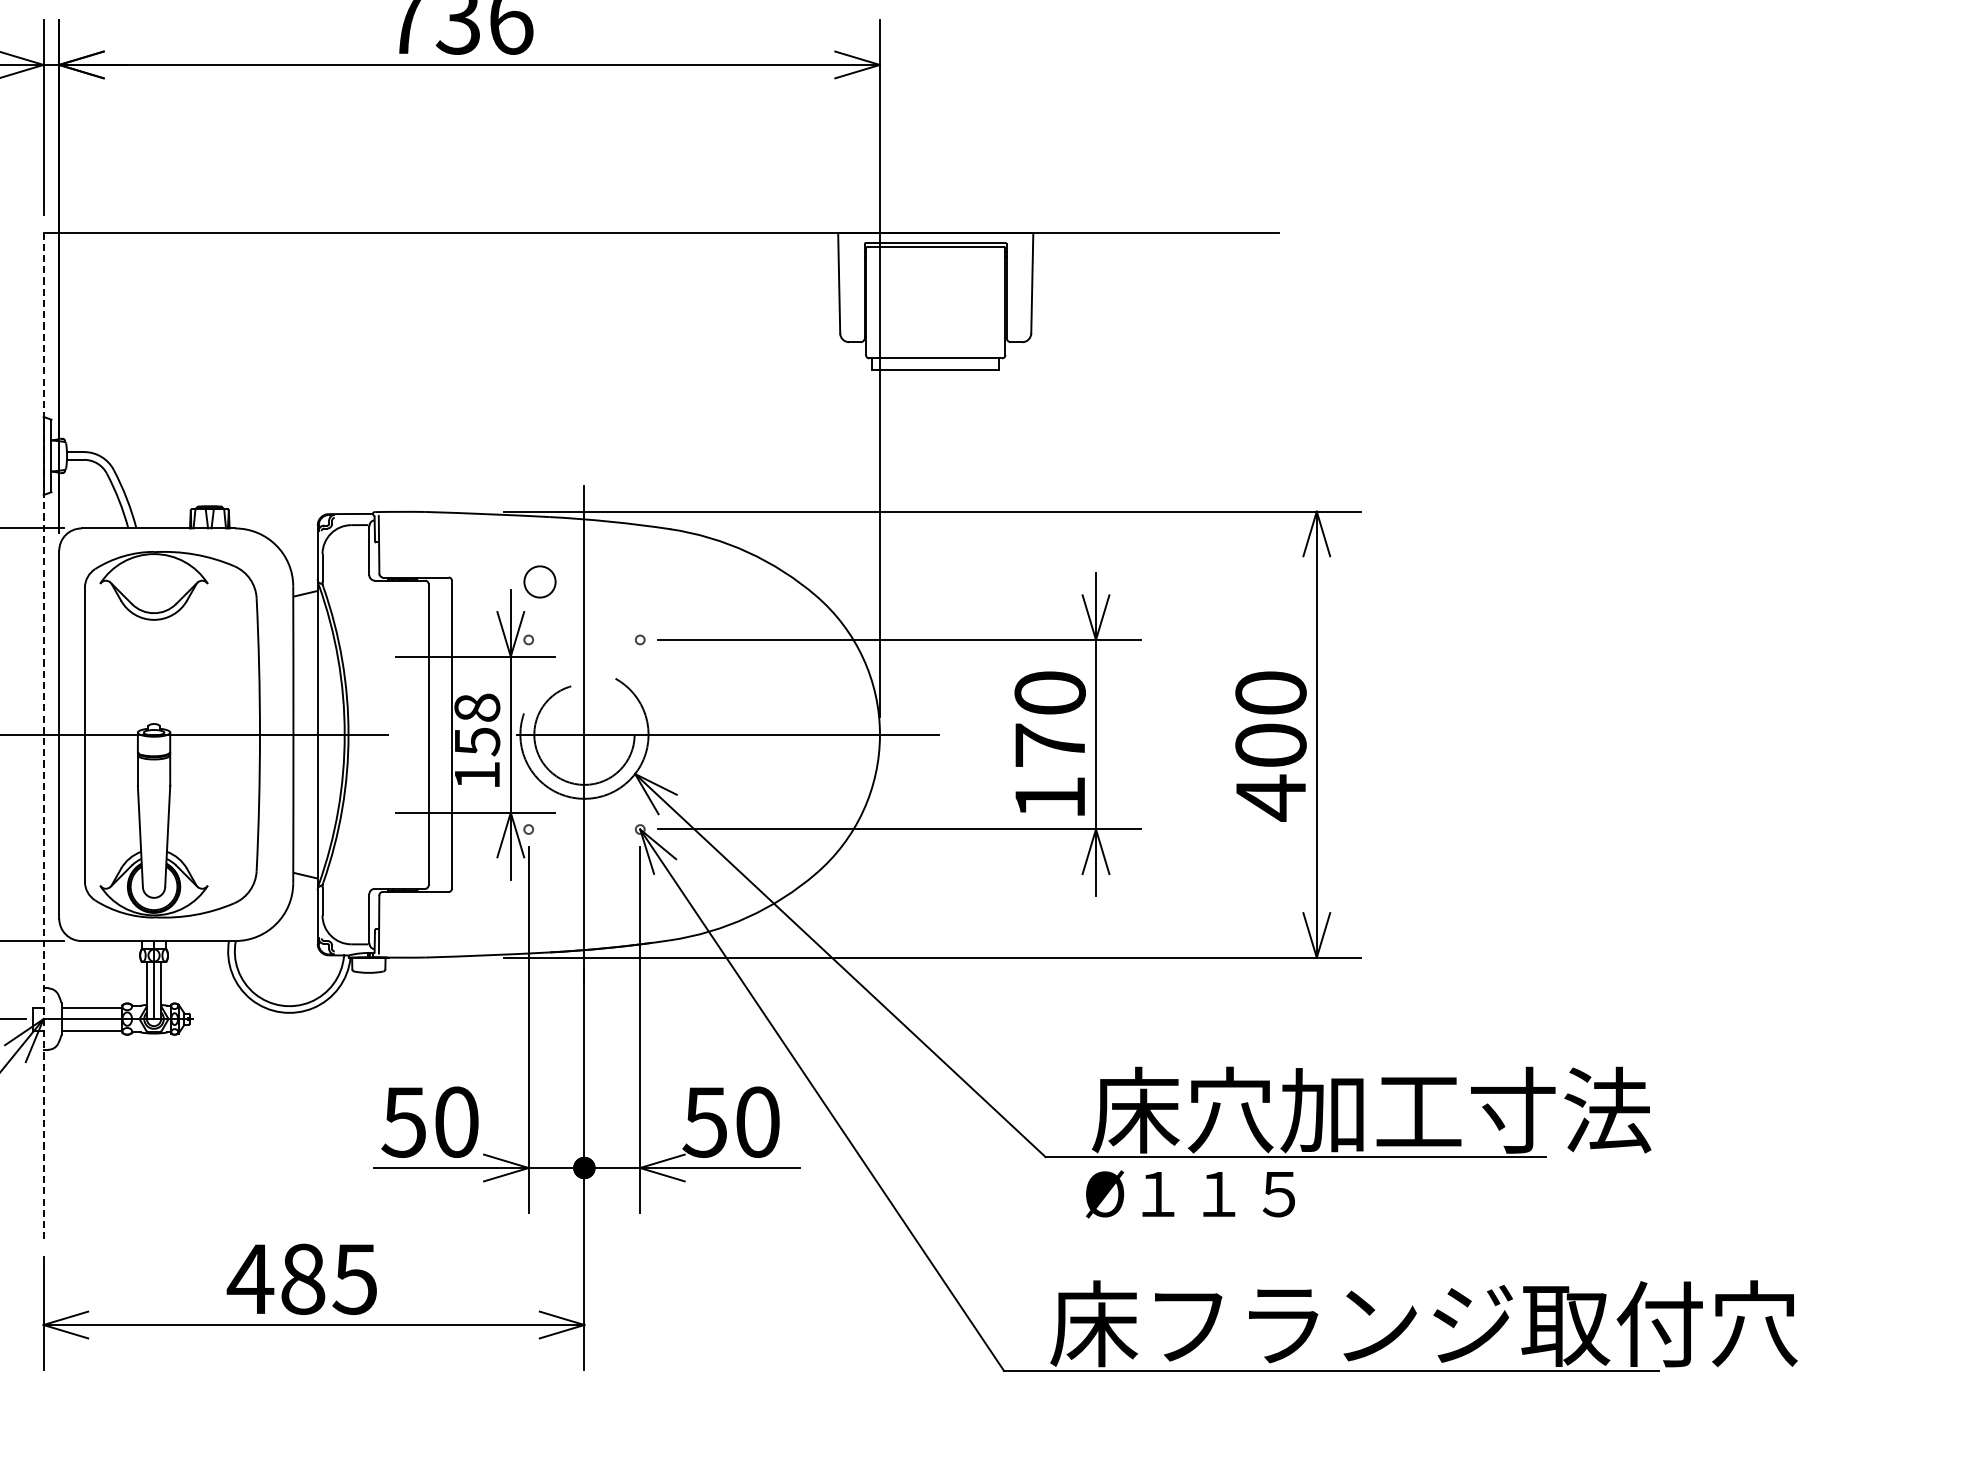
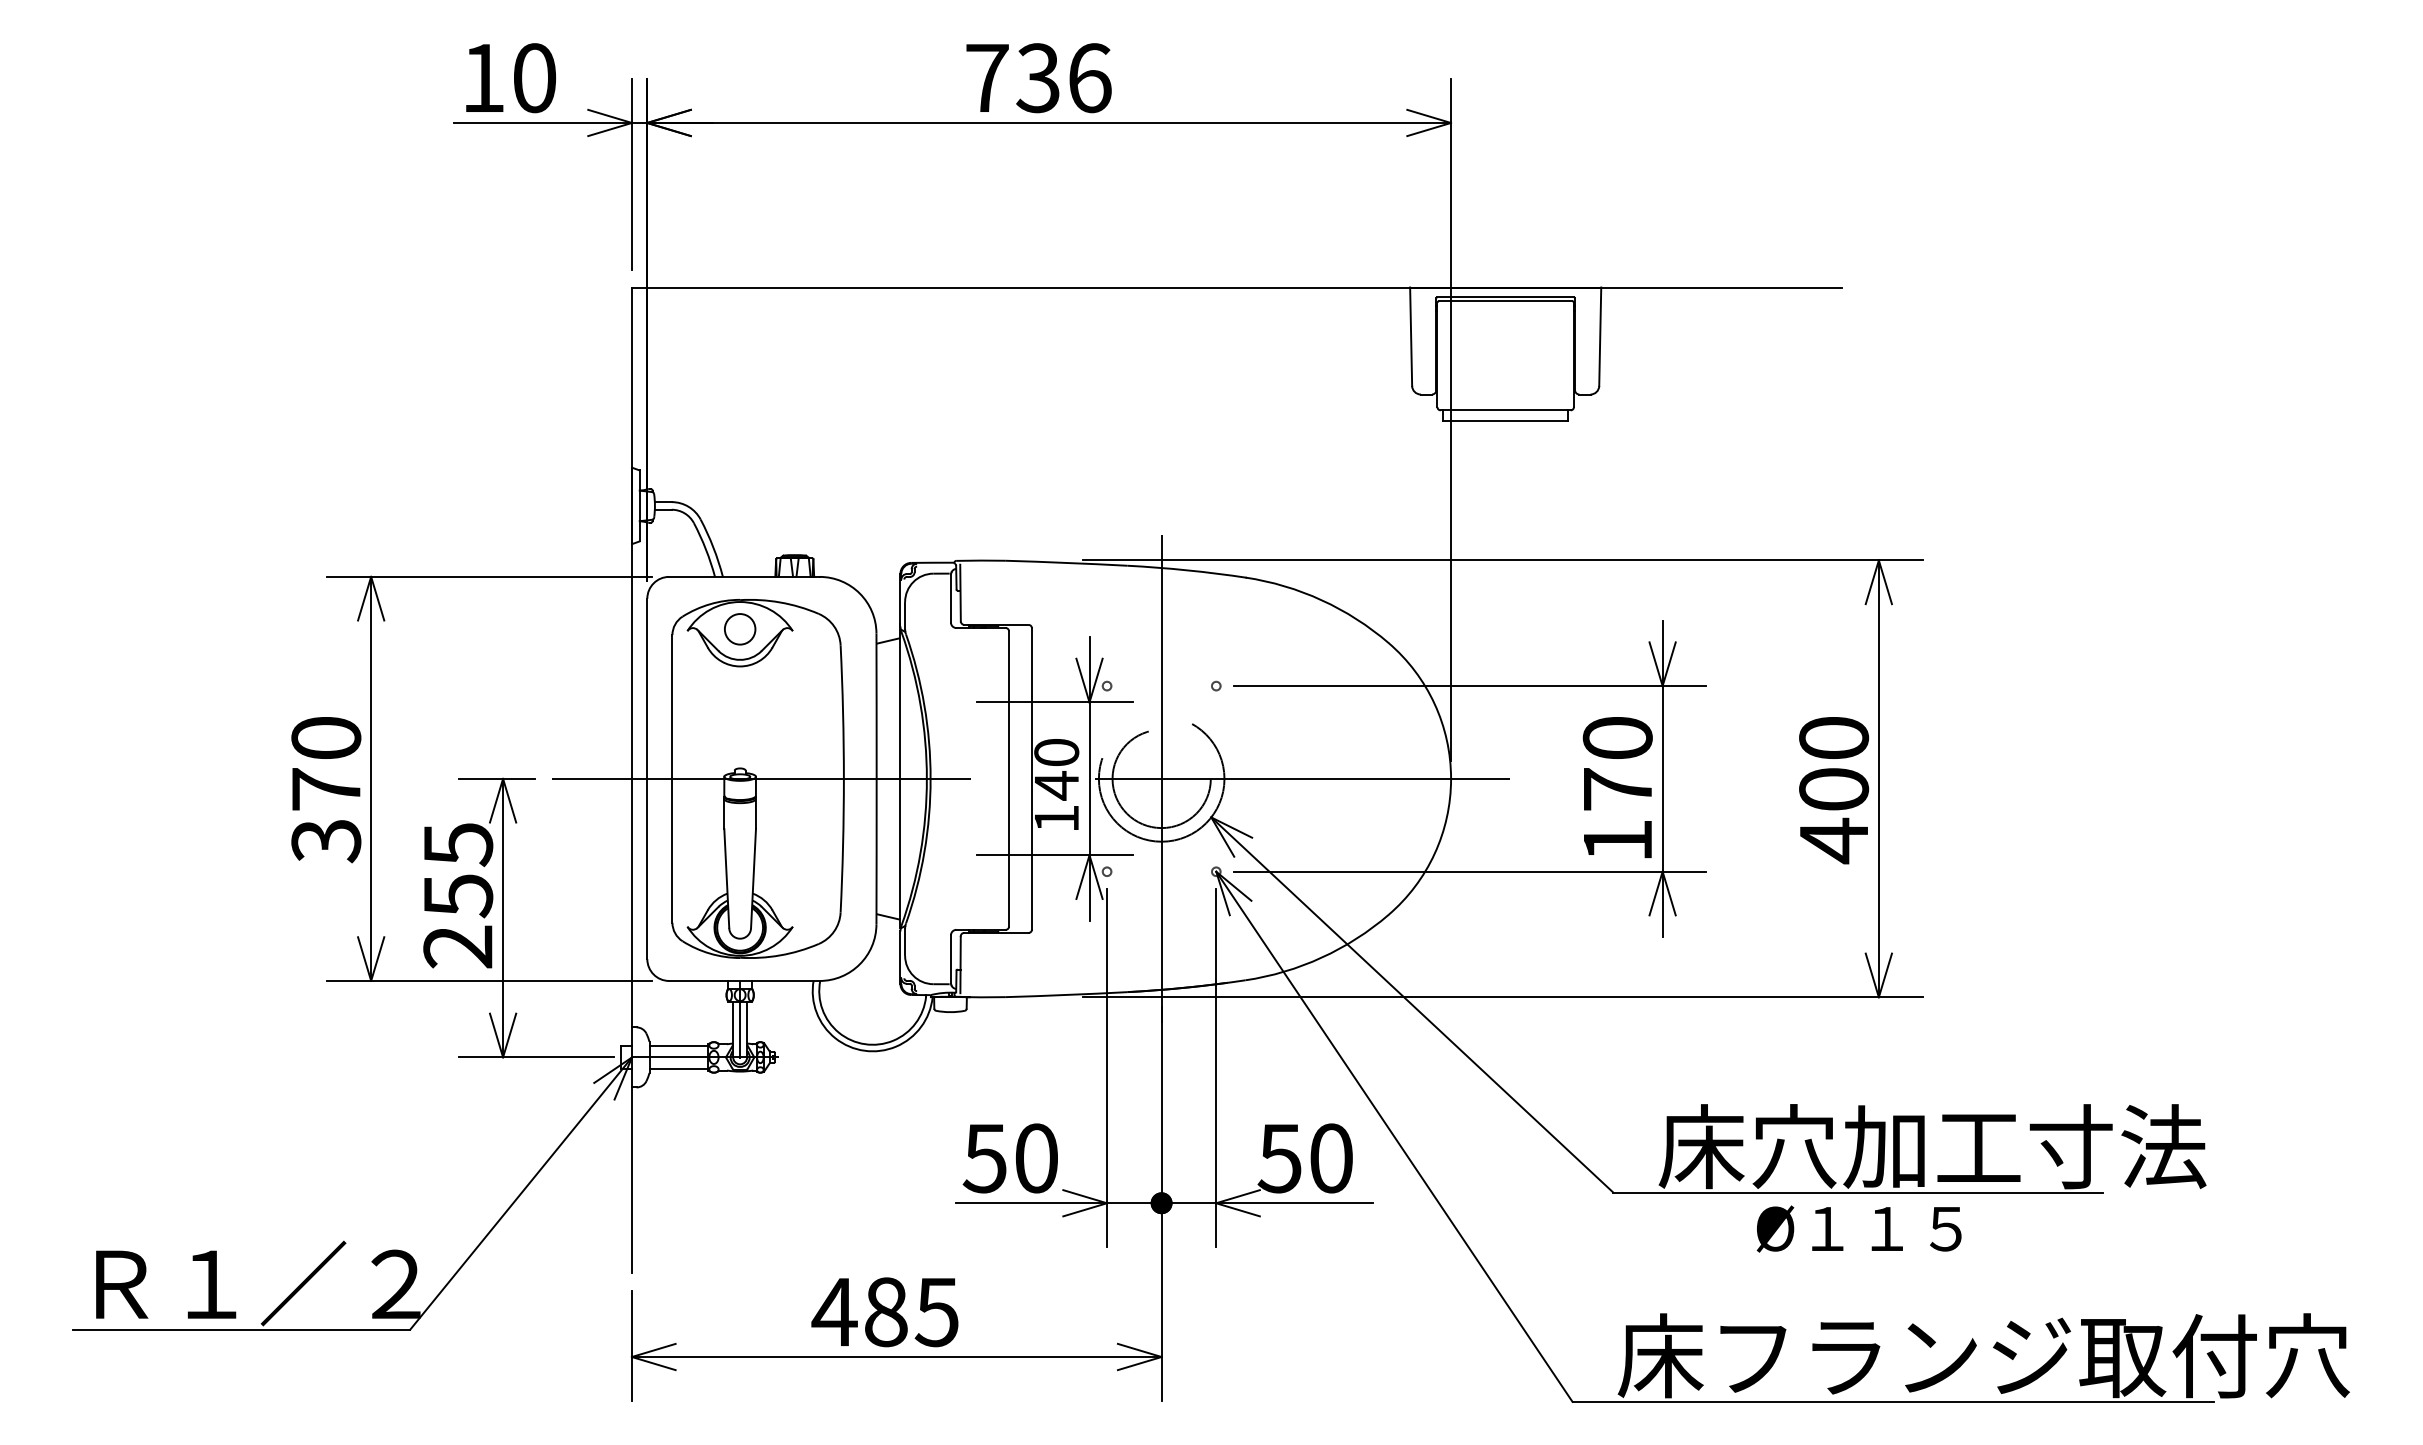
circle: (540, 582) -> (740, 629), moved
text: (477, 725) -> (1056, 769), 158 -> 140
line: (44, 736) -> (632, 780), dashed -> solid
text: (1189, 1193) -> (1858, 1228), moved

